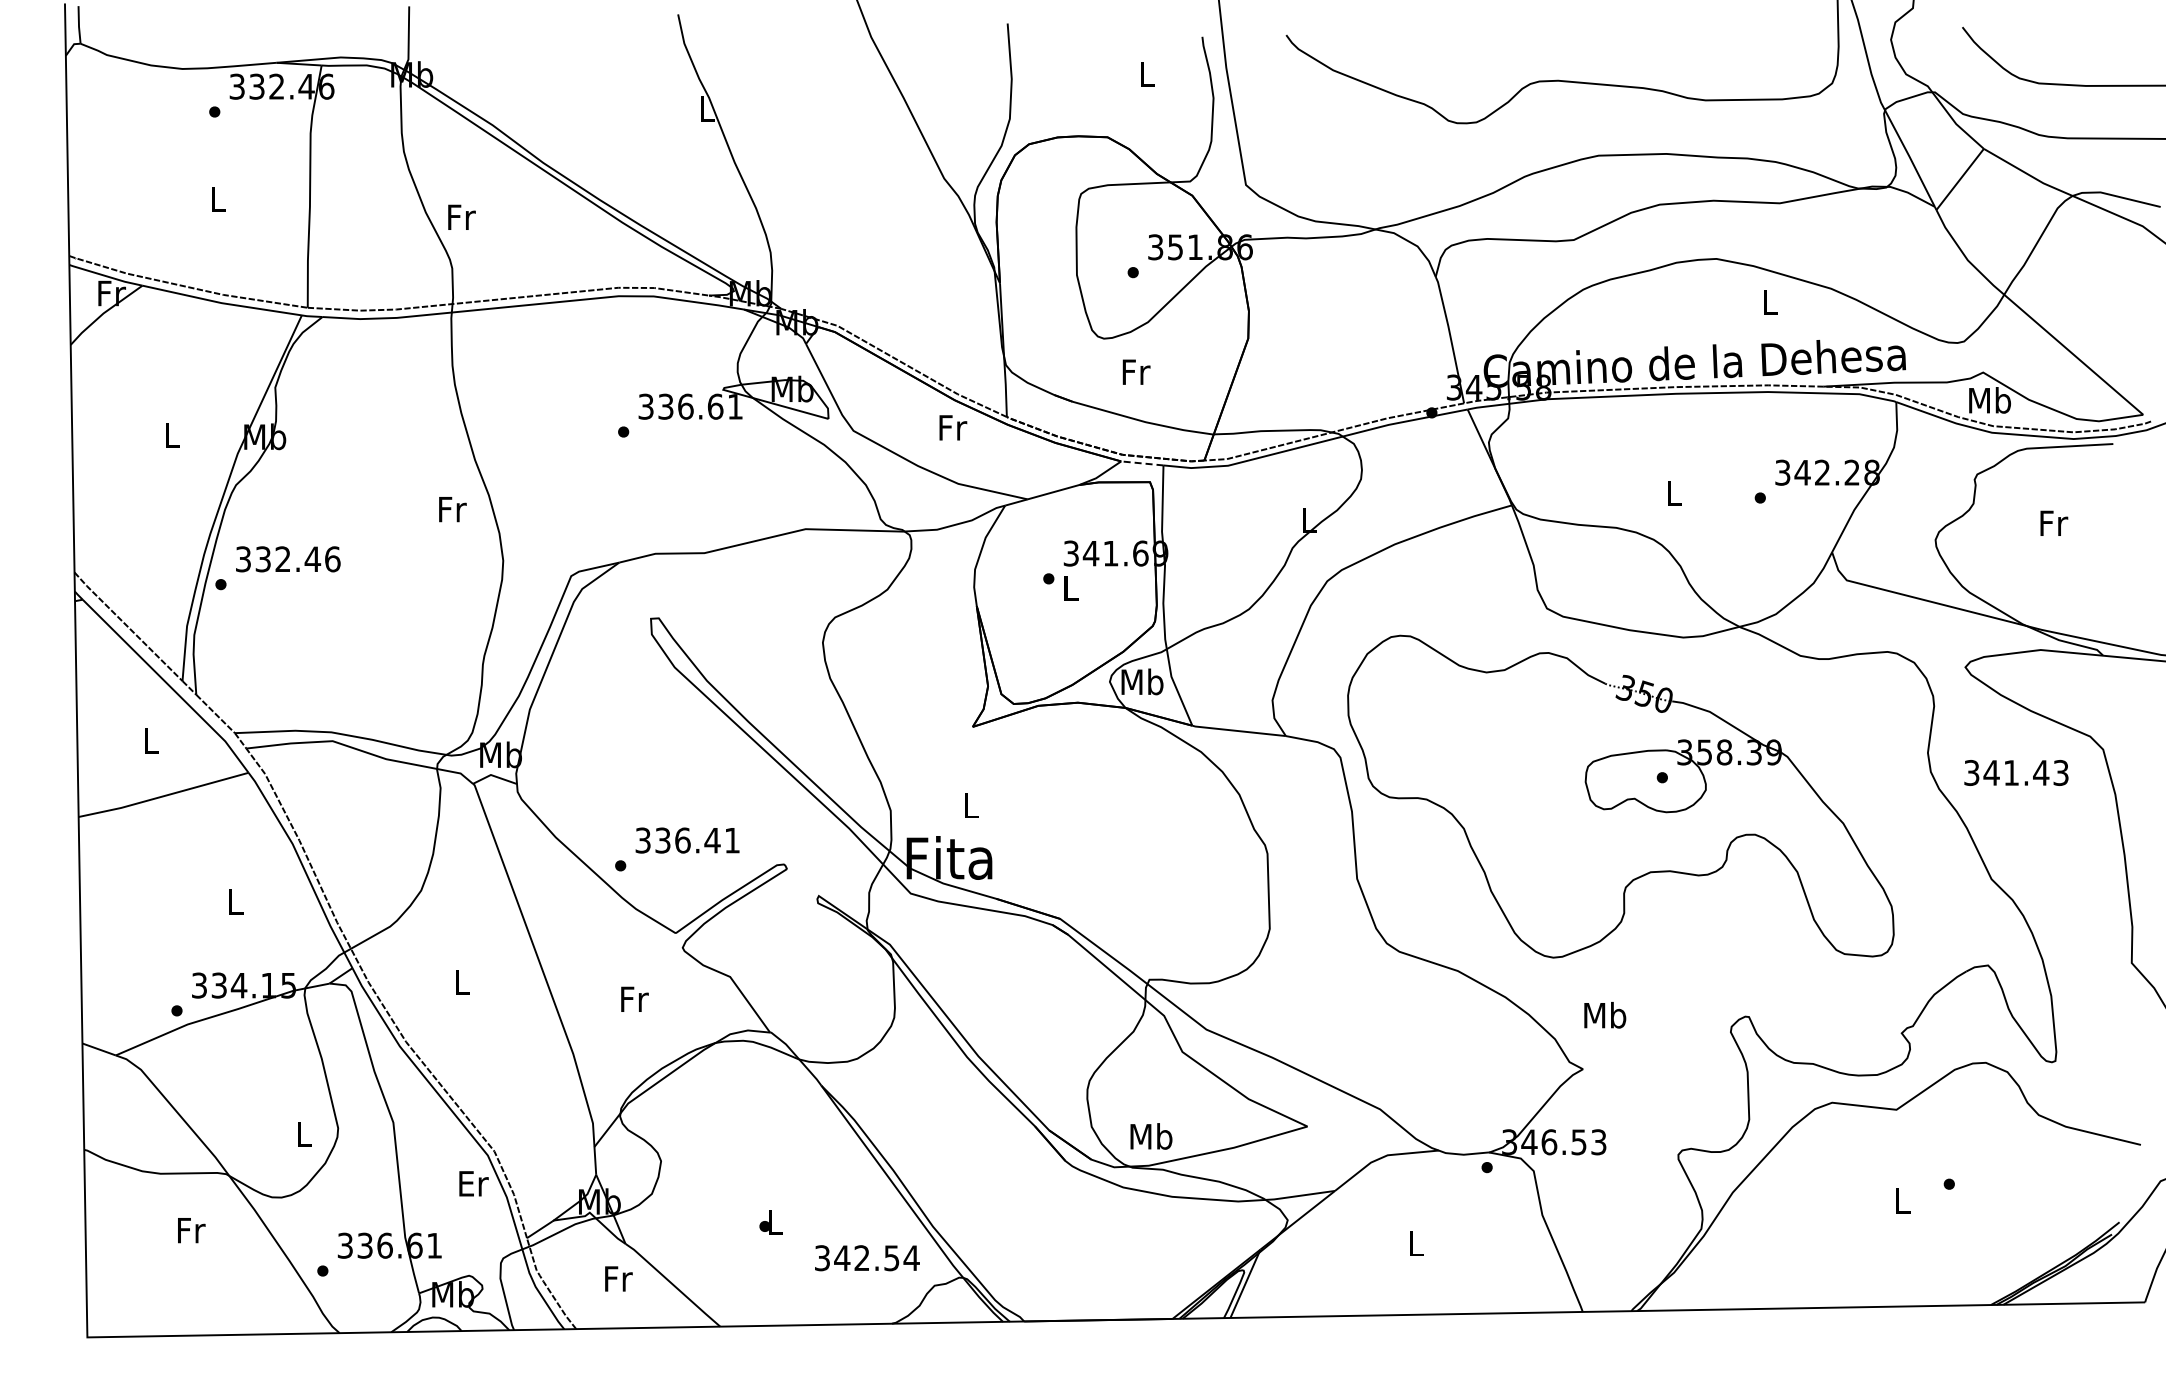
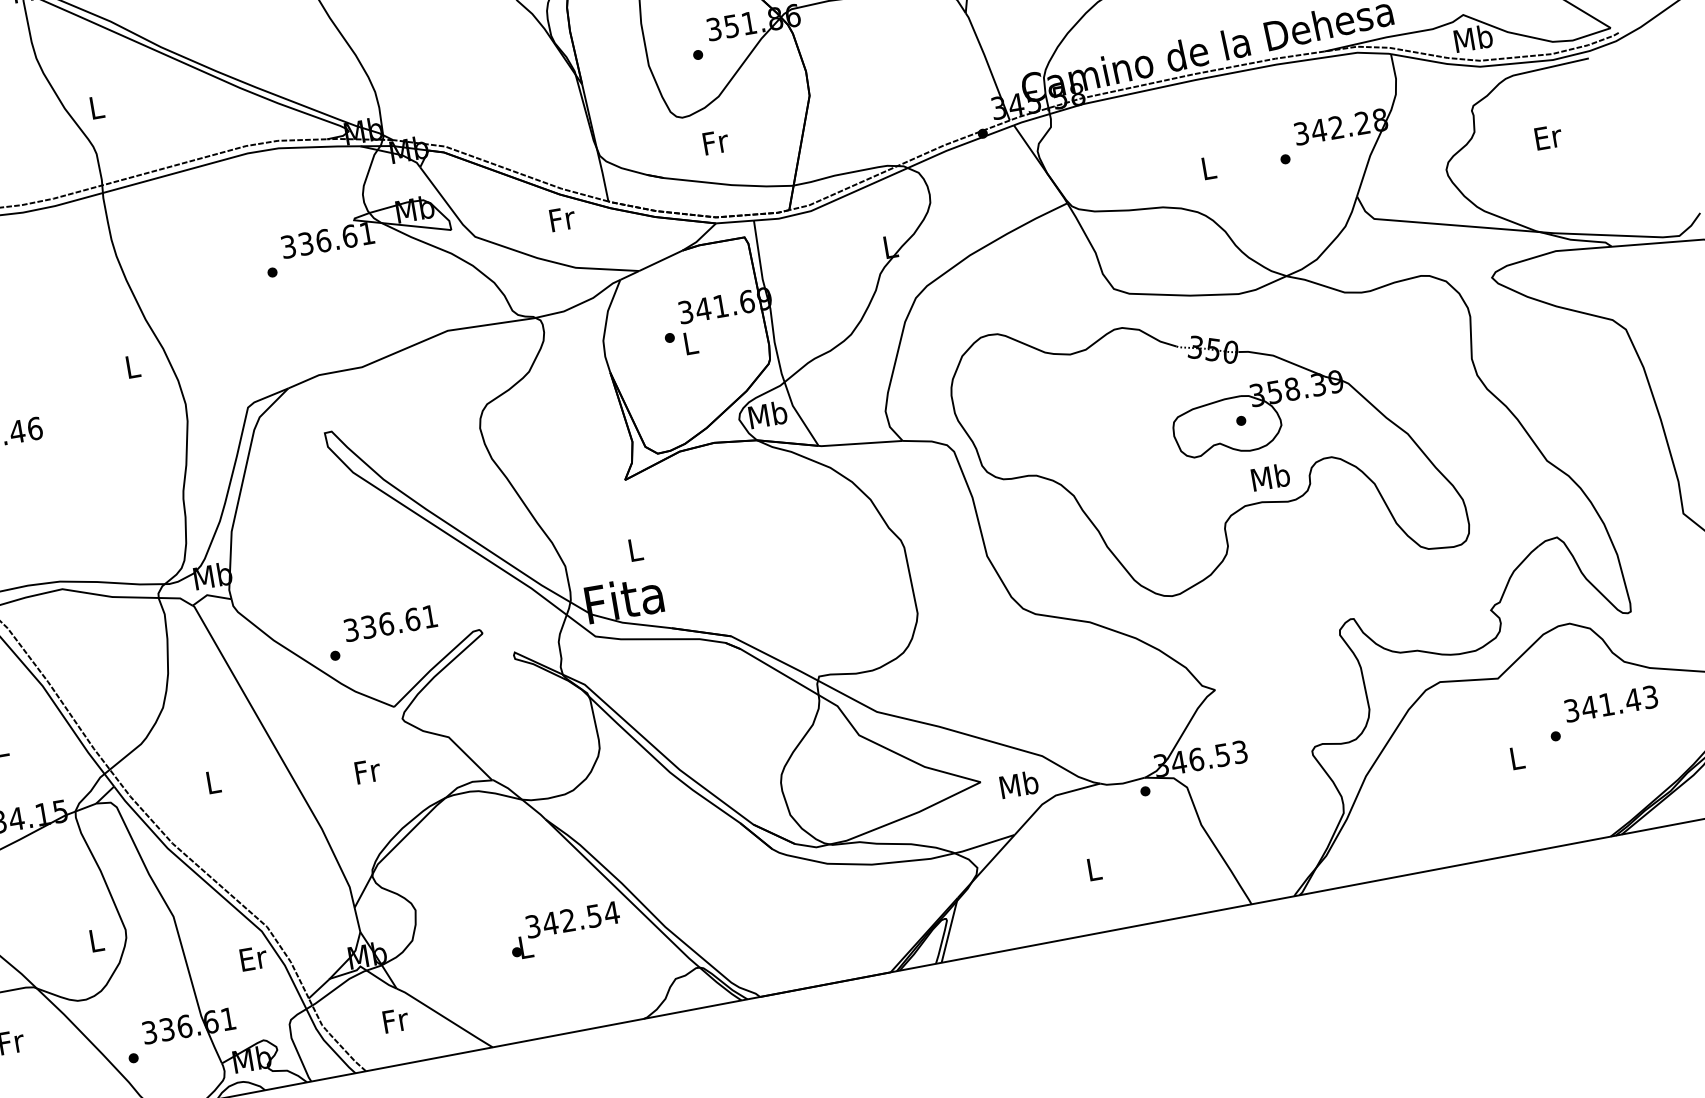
text: (461, 216) -> (96, 106), Fr -> L
line: (1141, 463) -> (734, 222), dashed -> solid
text: (452, 509) -> (133, 366), Fr -> L
text: (2054, 522) -> (1548, 136), Fr -> Er
text: (2016, 772) -> (1611, 703), moved
text: (712, 840) -> (412, 619), 336.41 -> 336.61
text: (1605, 1015) -> (1271, 477), moved
text: (1151, 1136) -> (1019, 784), moved
text: (867, 1258) -> (572, 920), moved

